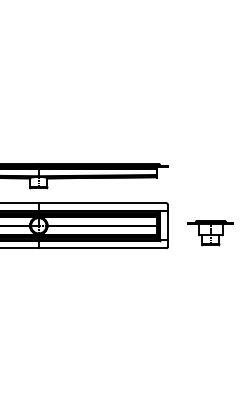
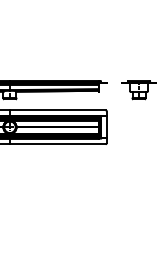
part: (210, 233) -> (138, 90), moved

